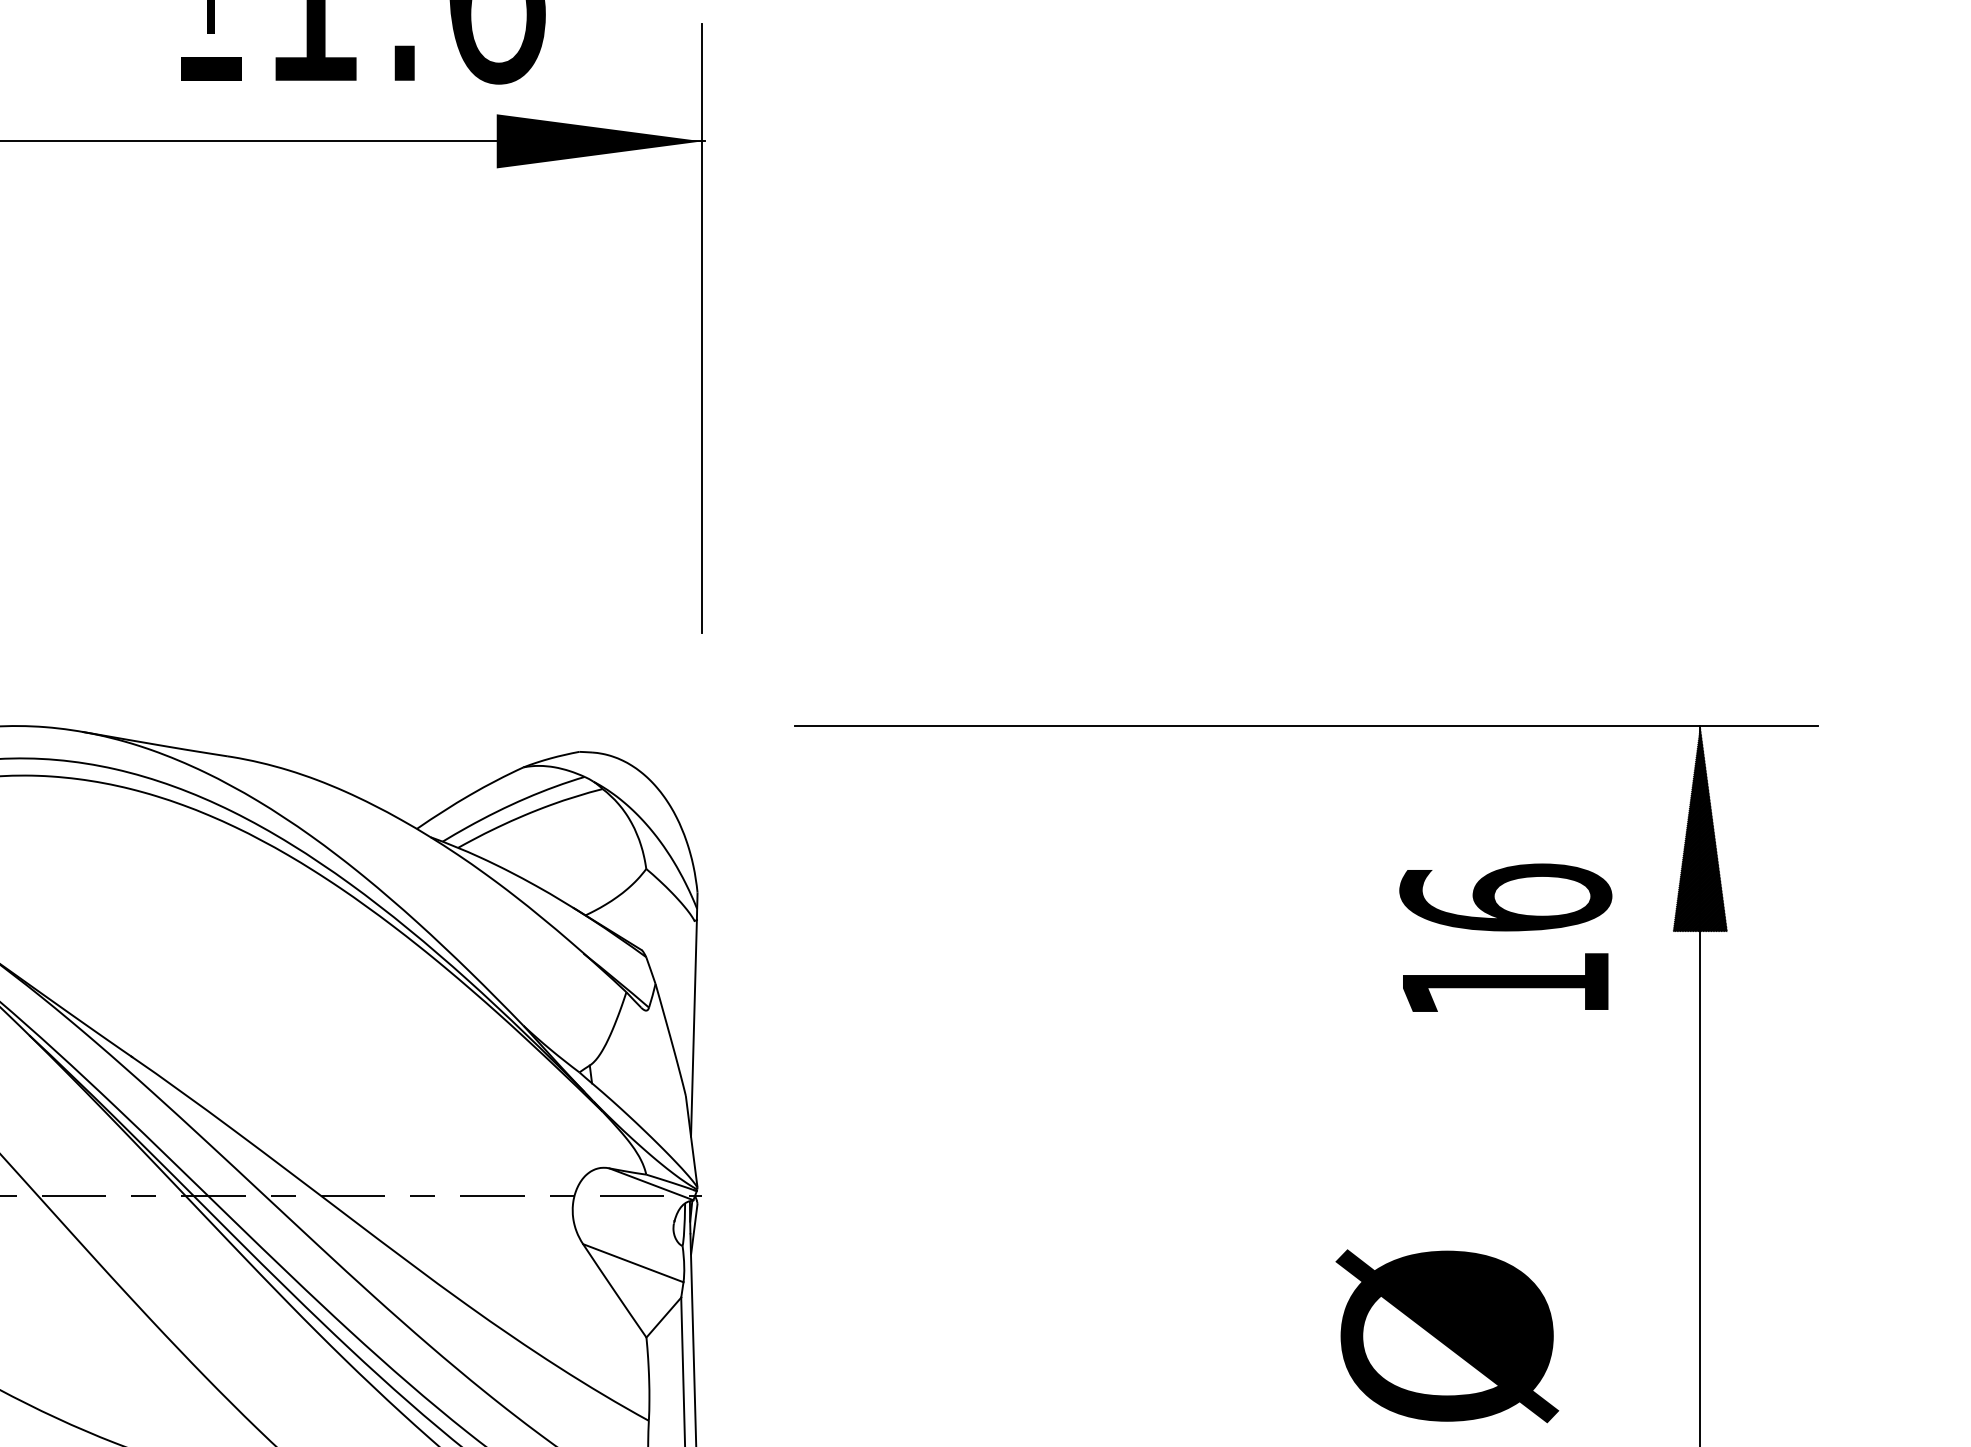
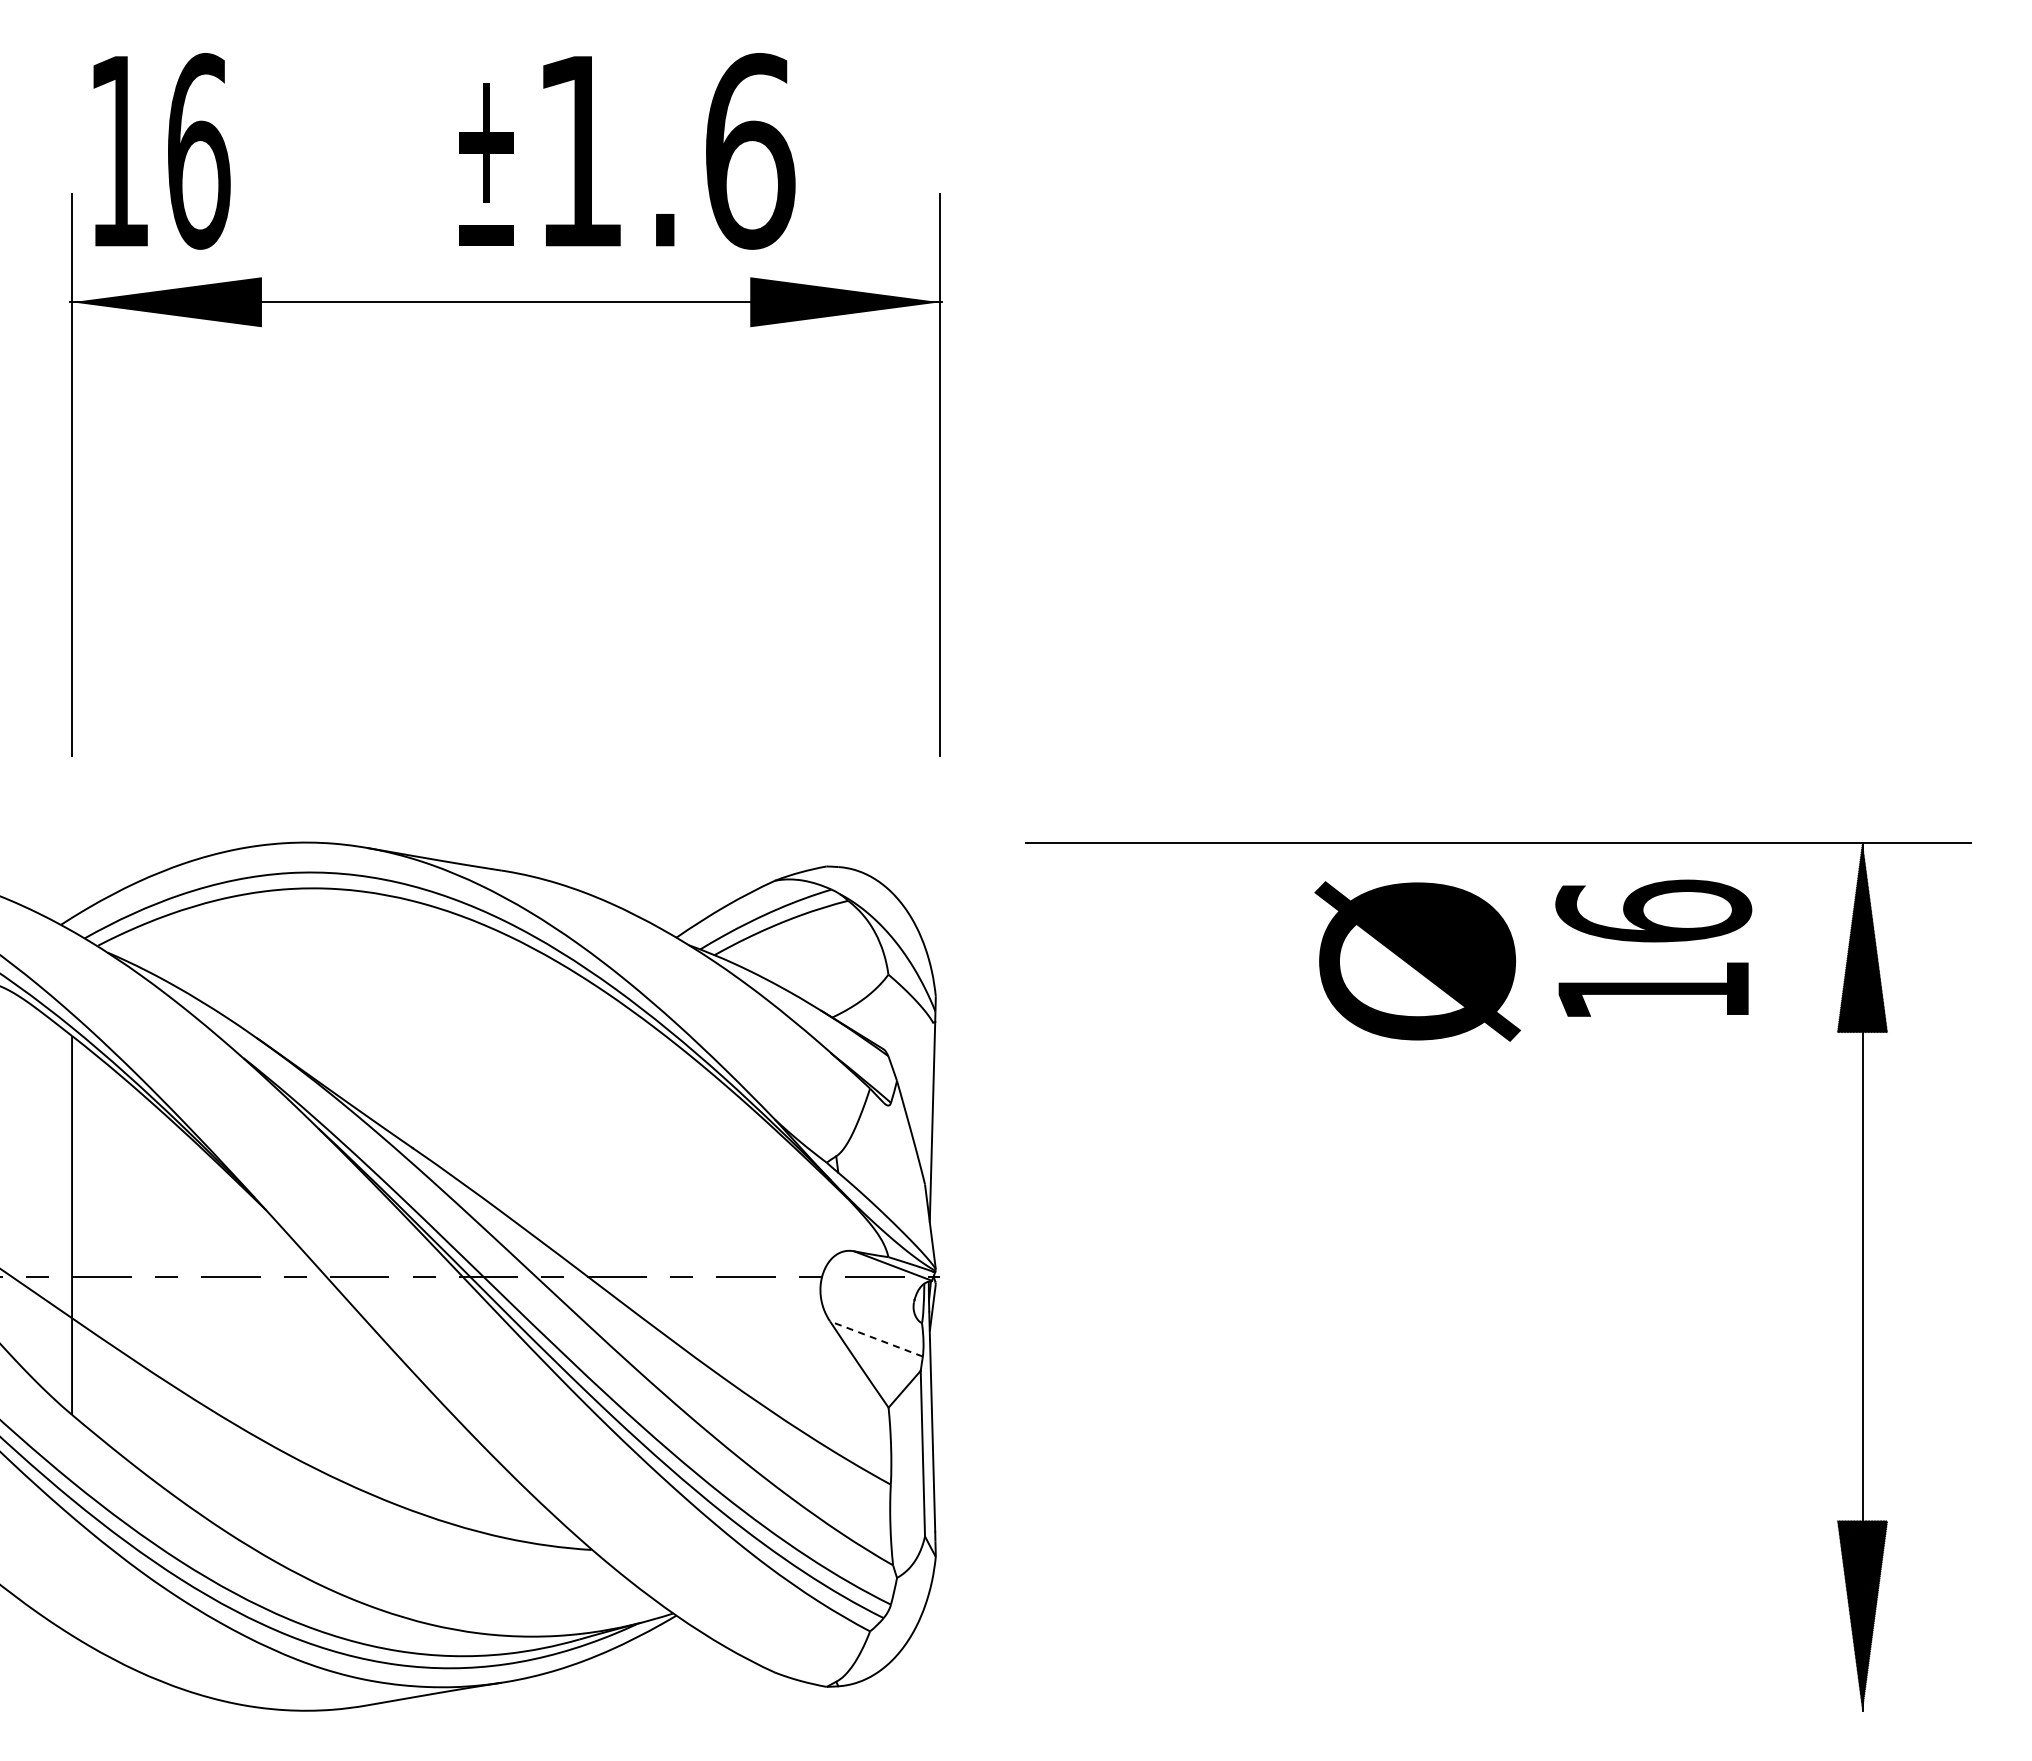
text: (1505, 936) -> (1653, 947), moved
line: (633, 1263) -> (876, 1339), solid -> dashed
text: (1447, 1336) -> (1417, 961), moved

